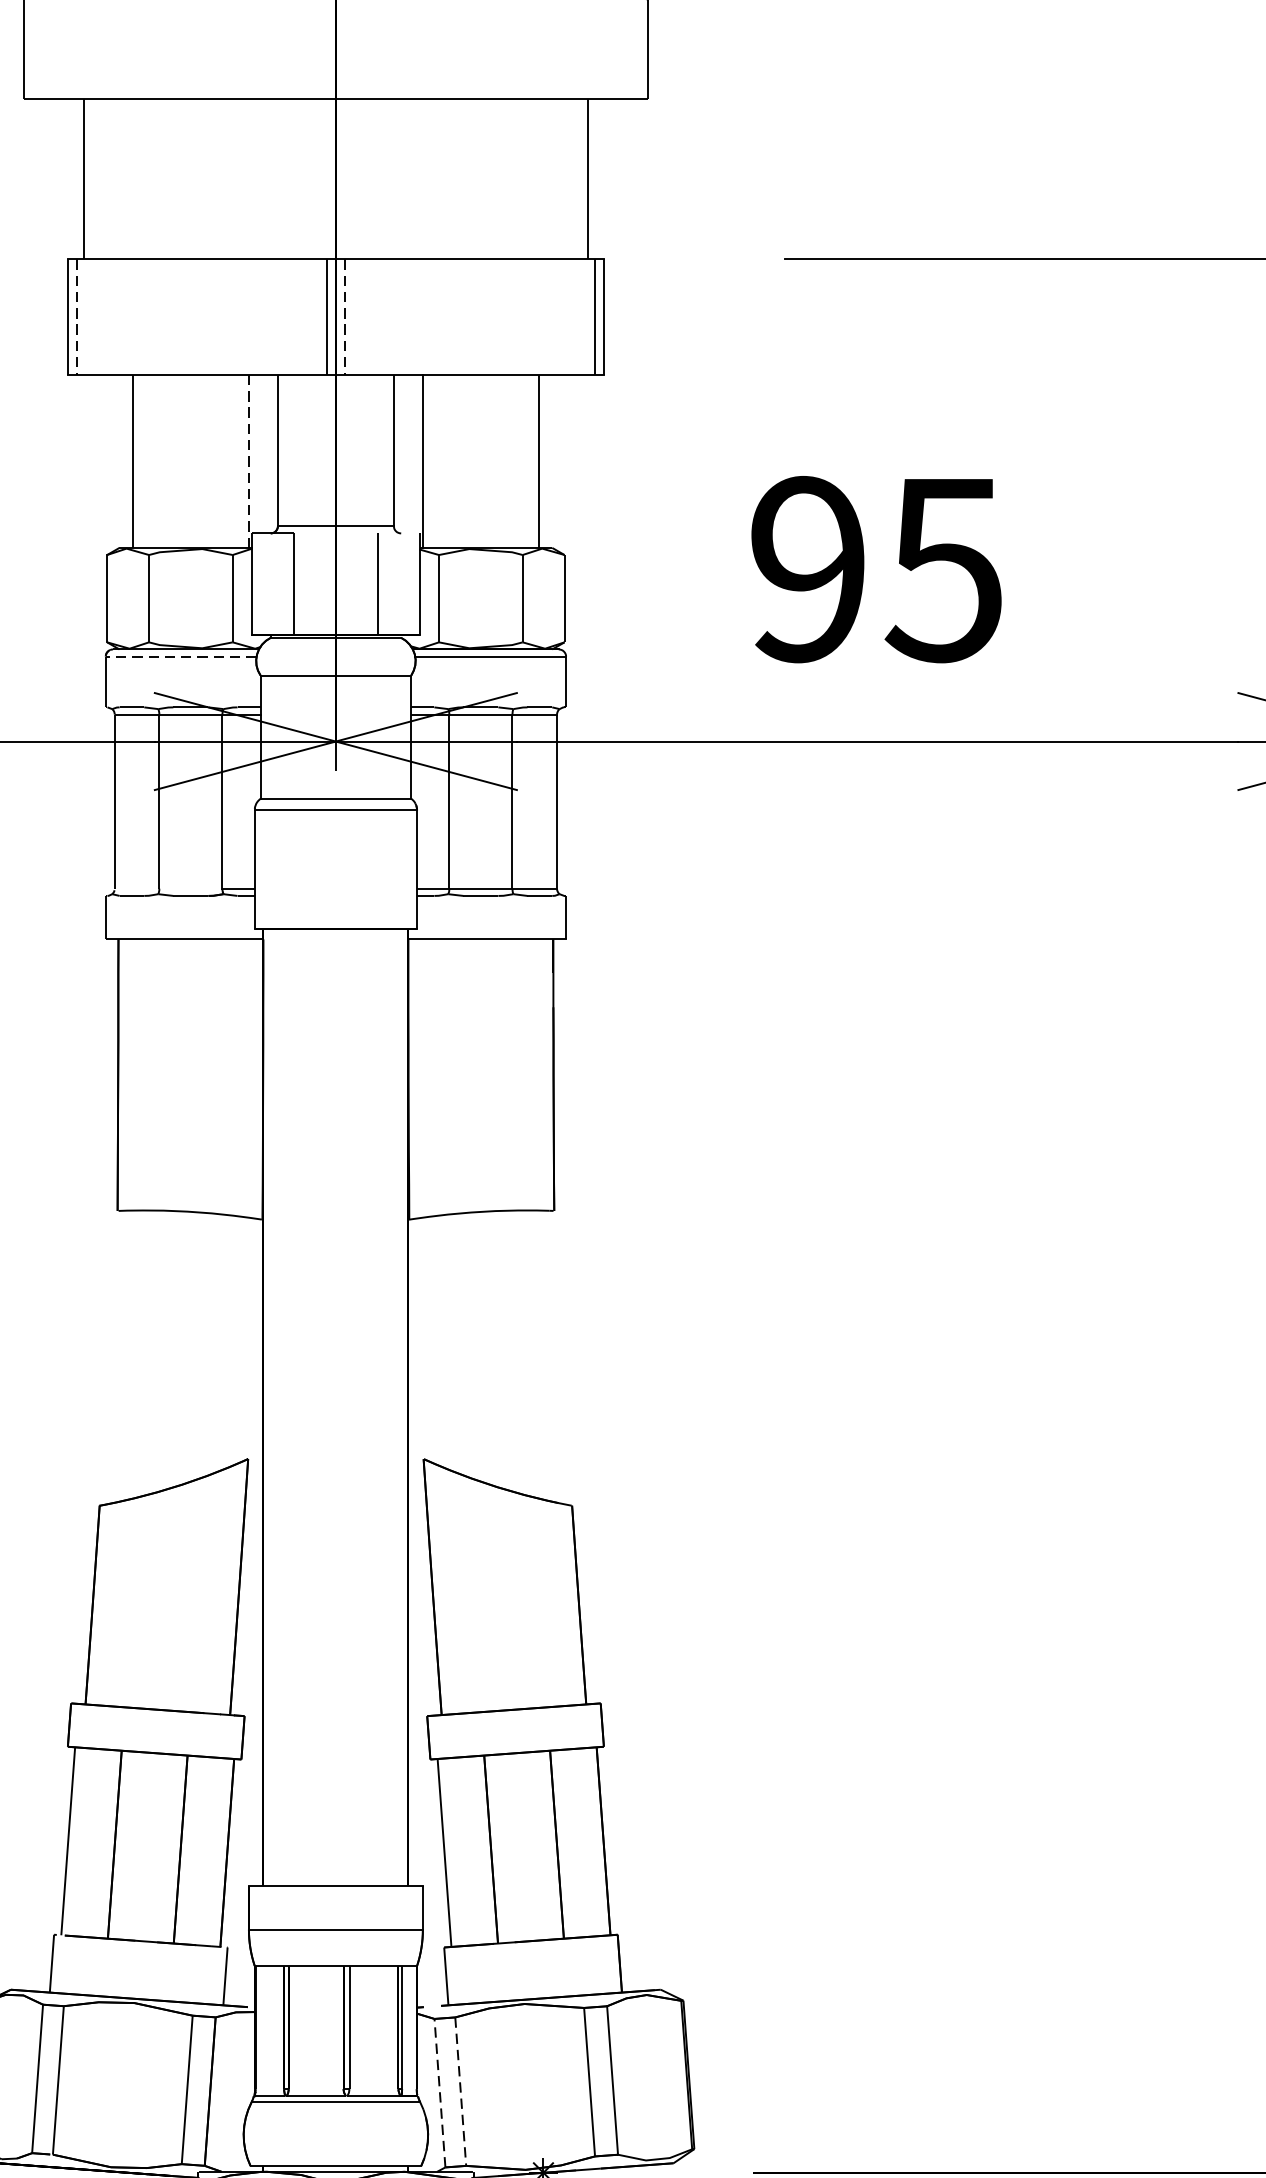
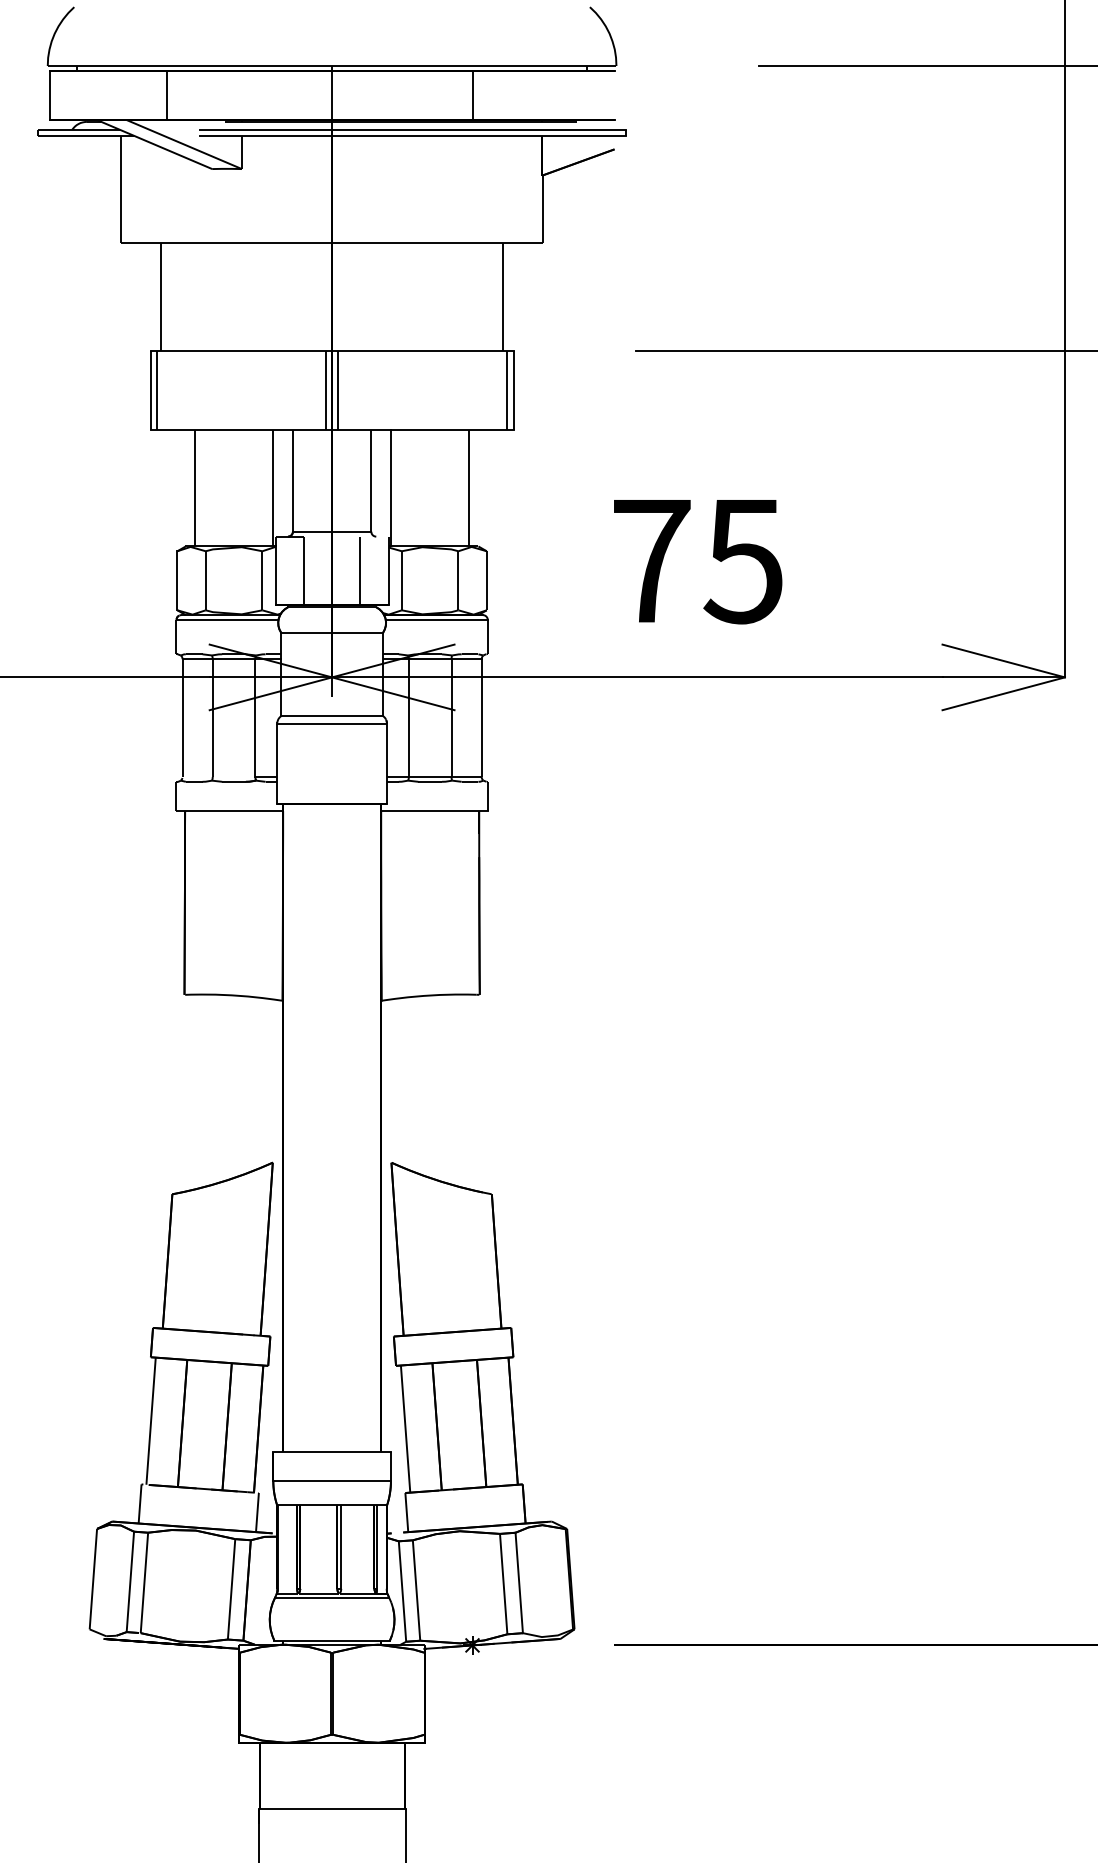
line: (77, 318) -> (157, 391), dashed -> solid
line: (345, 318) -> (338, 391), dashed -> solid
line: (249, 460) -> (273, 487), dashed -> solid
text: (808, 568) -> (651, 560), 95 -> 75
line: (181, 657) -> (227, 620), dashed -> solid
line: (439, 2093) -> (402, 1591), dashed -> solid
line: (460, 2093) -> (416, 1591), dashed -> solid

